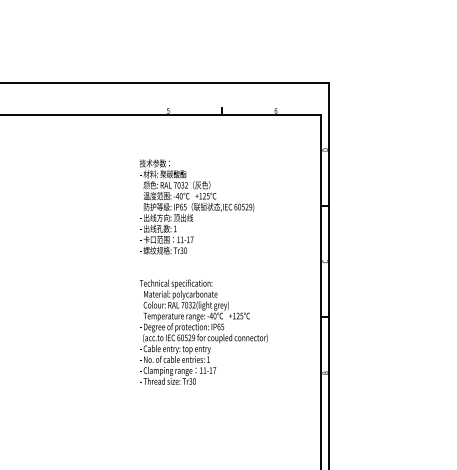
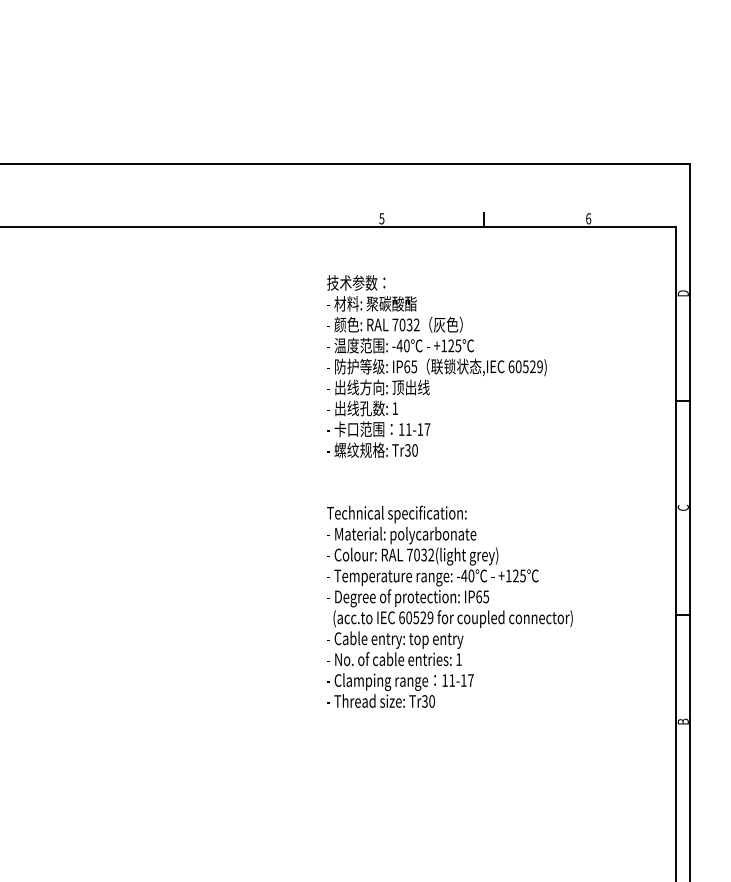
text: (203, 271) -> (449, 490), moved

